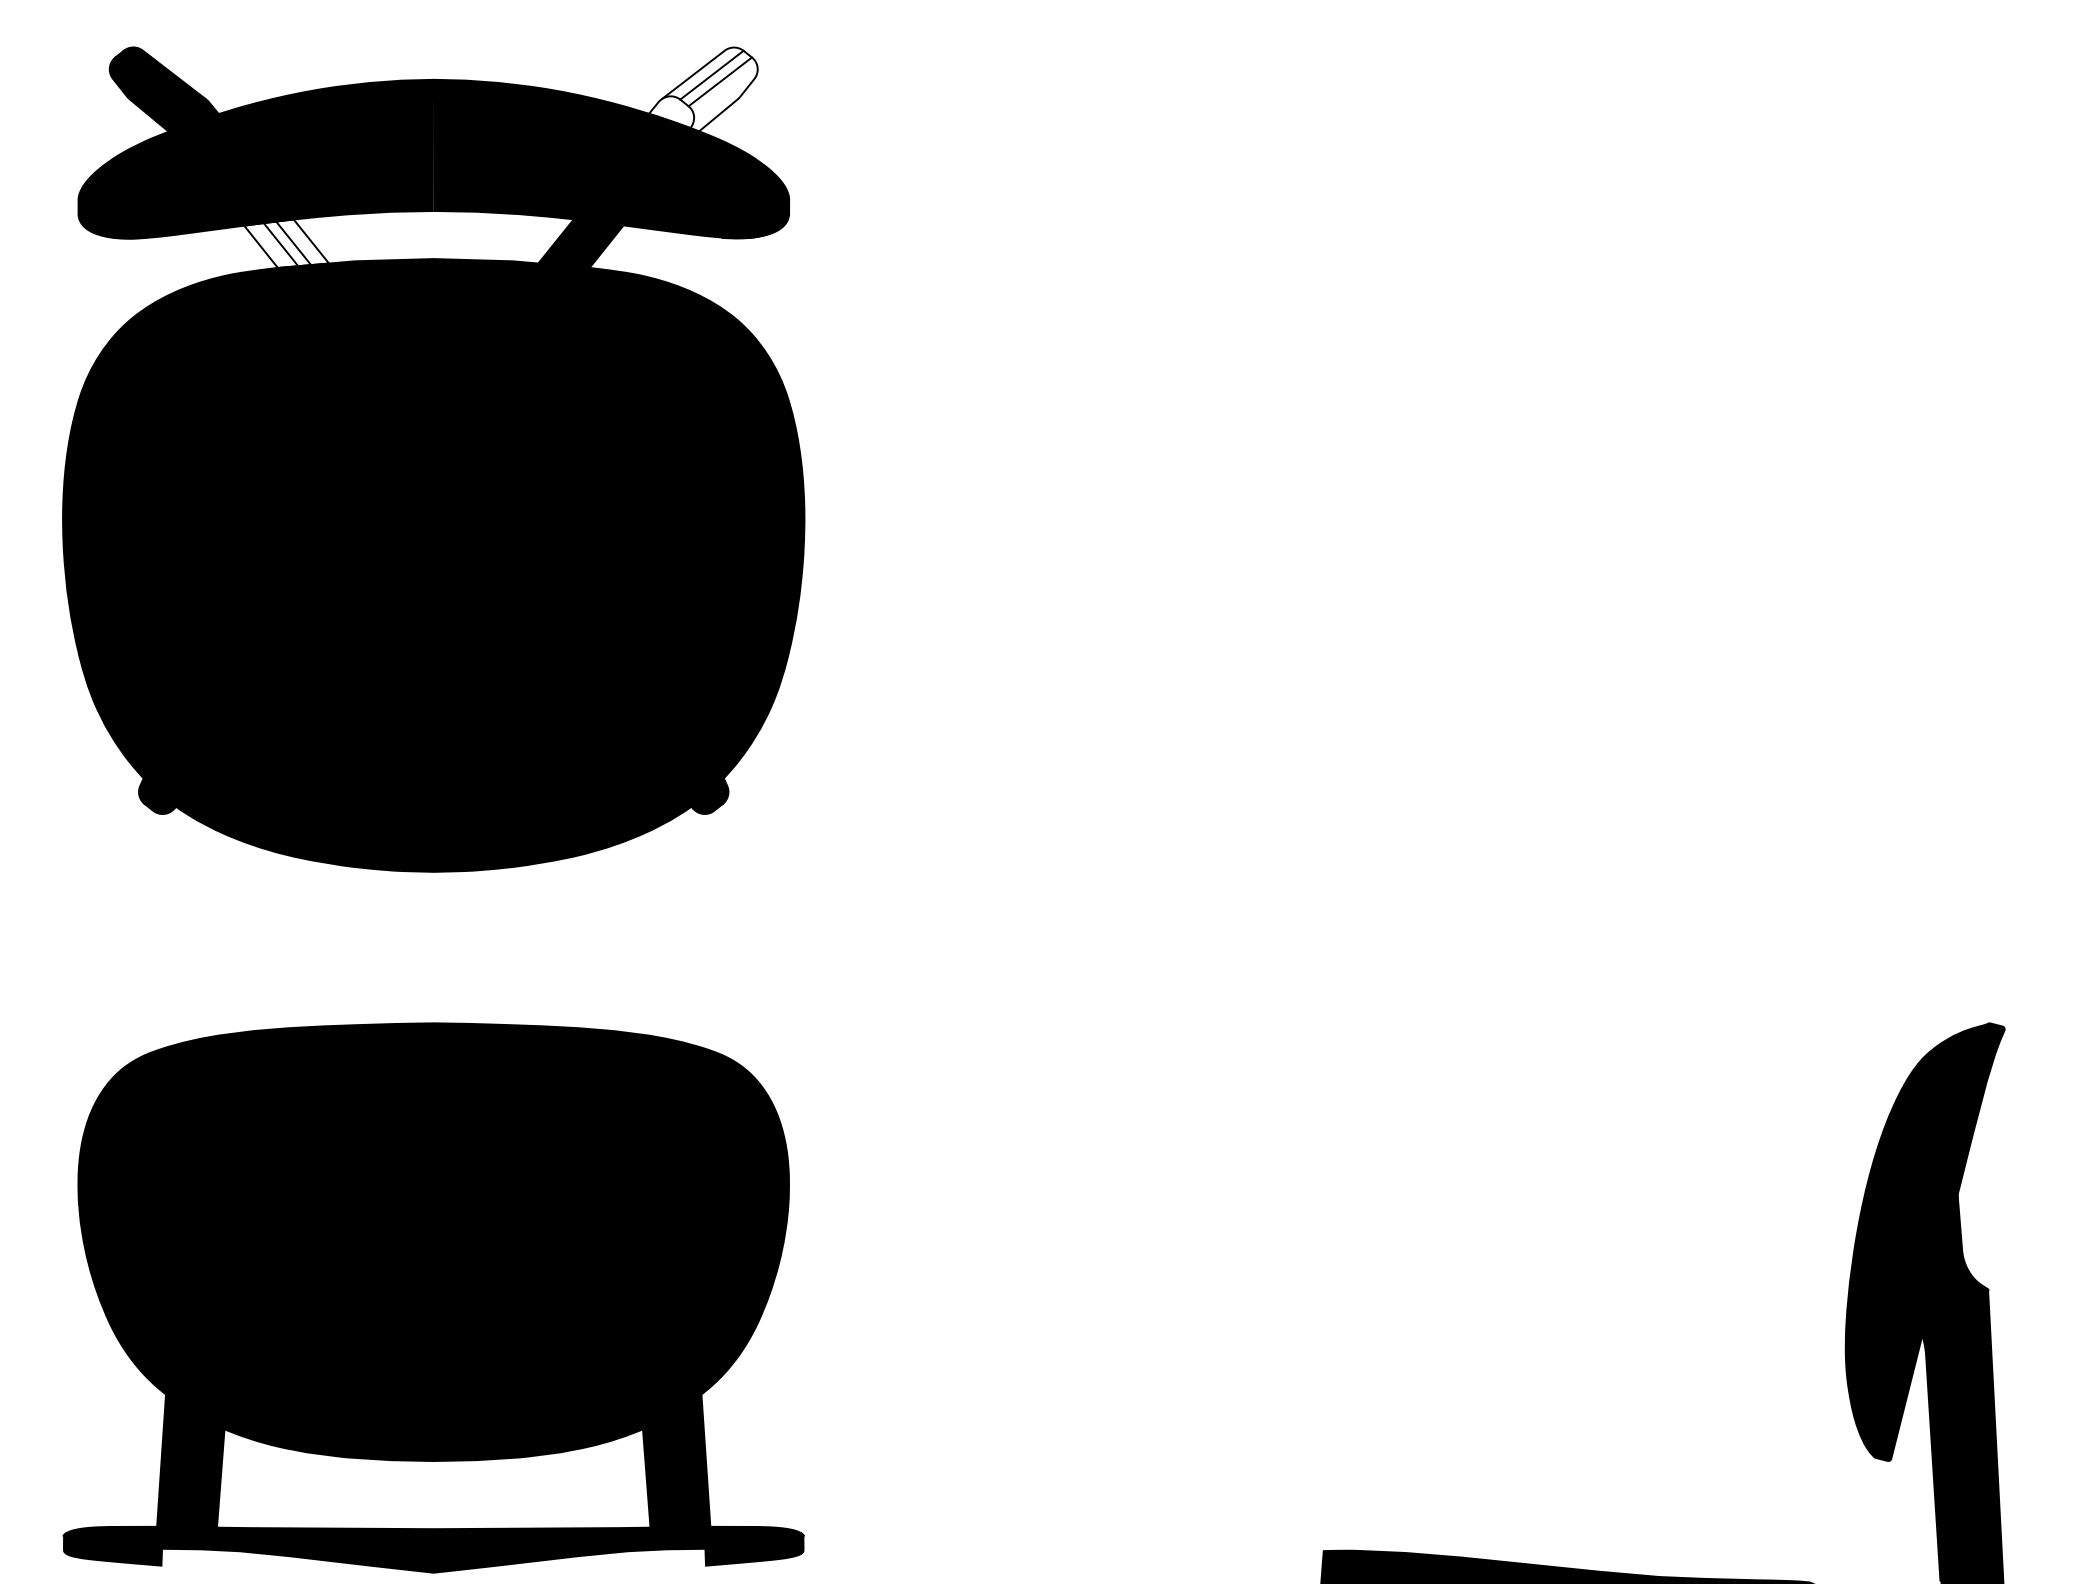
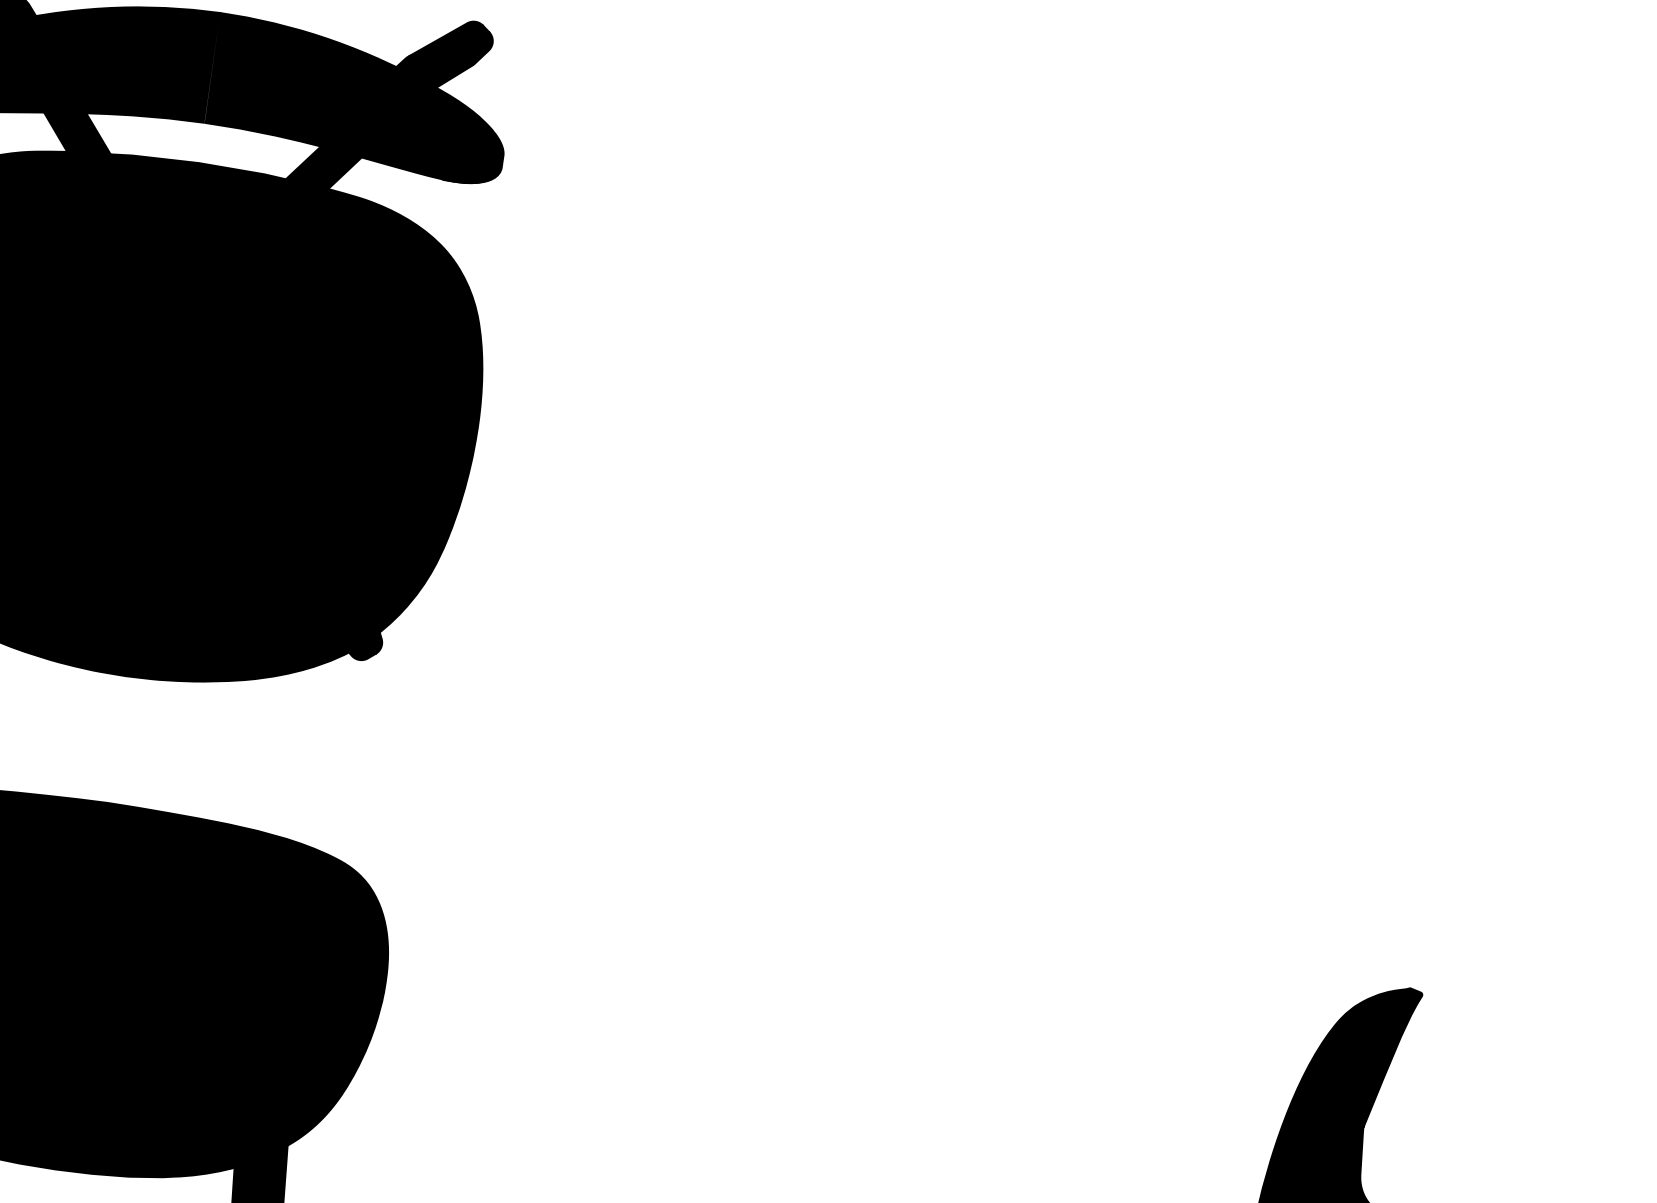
fill: (702, 89) -> (444, 53), added
fill: (286, 243) -> (77, 132), added

